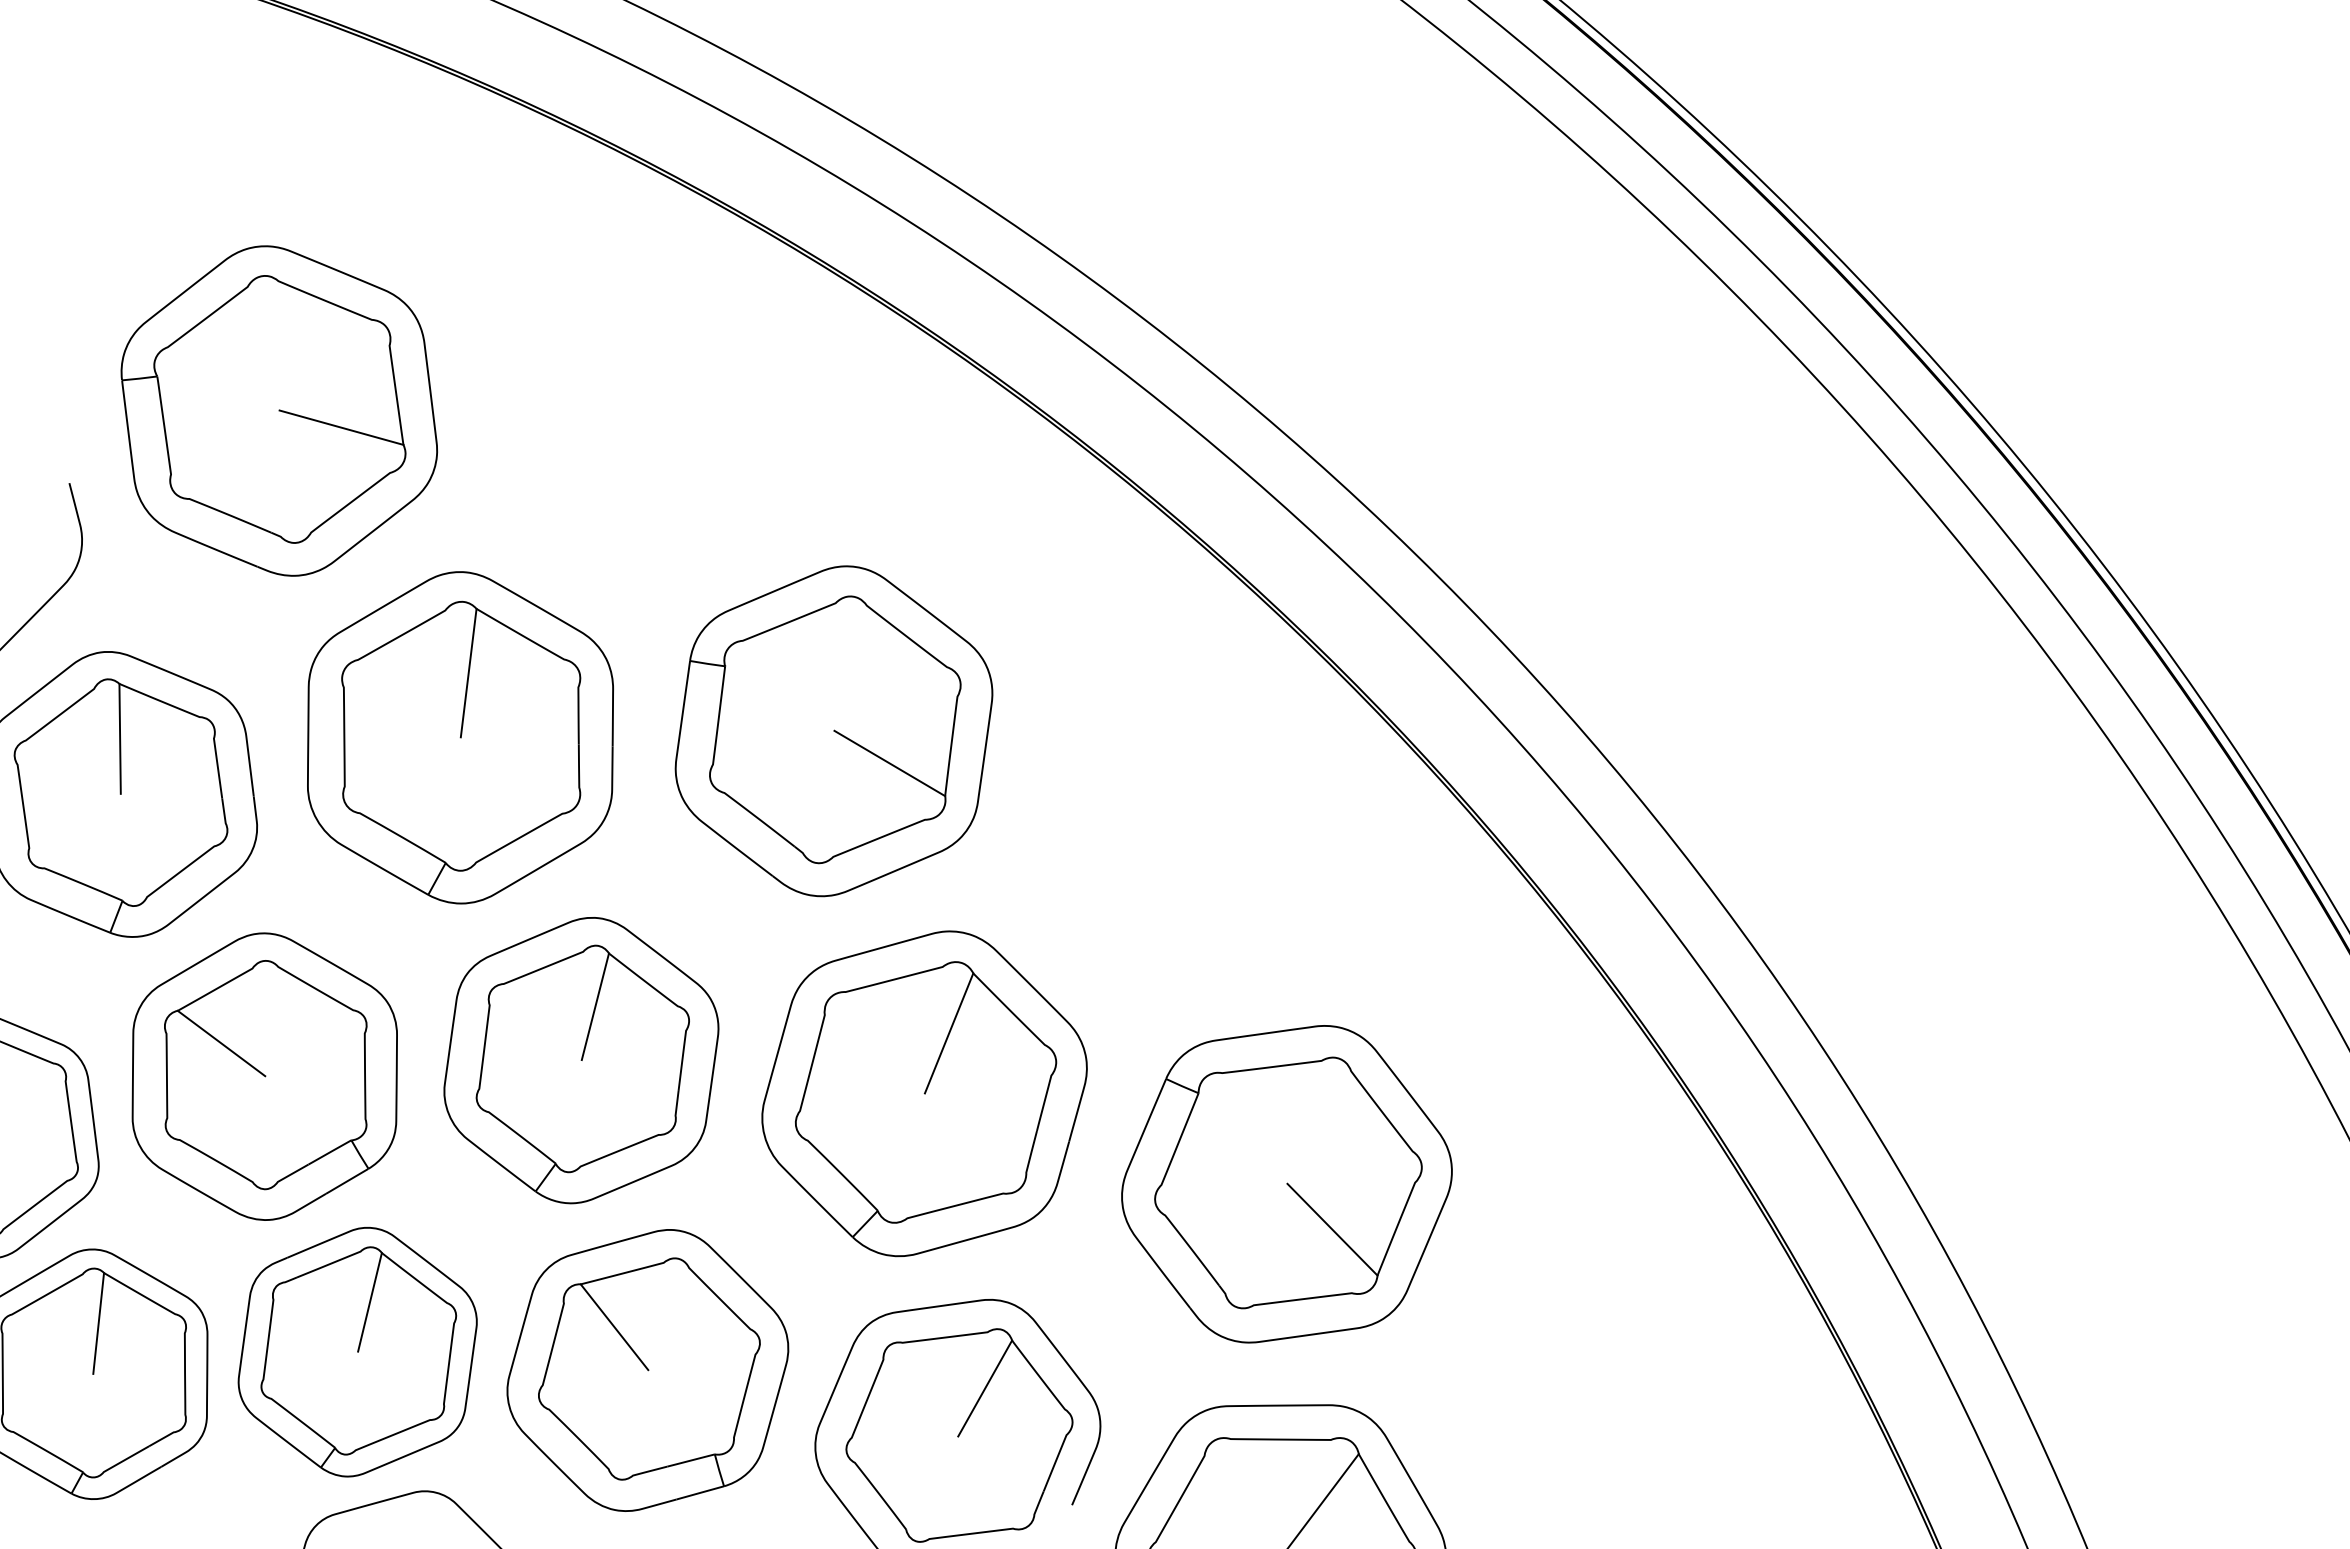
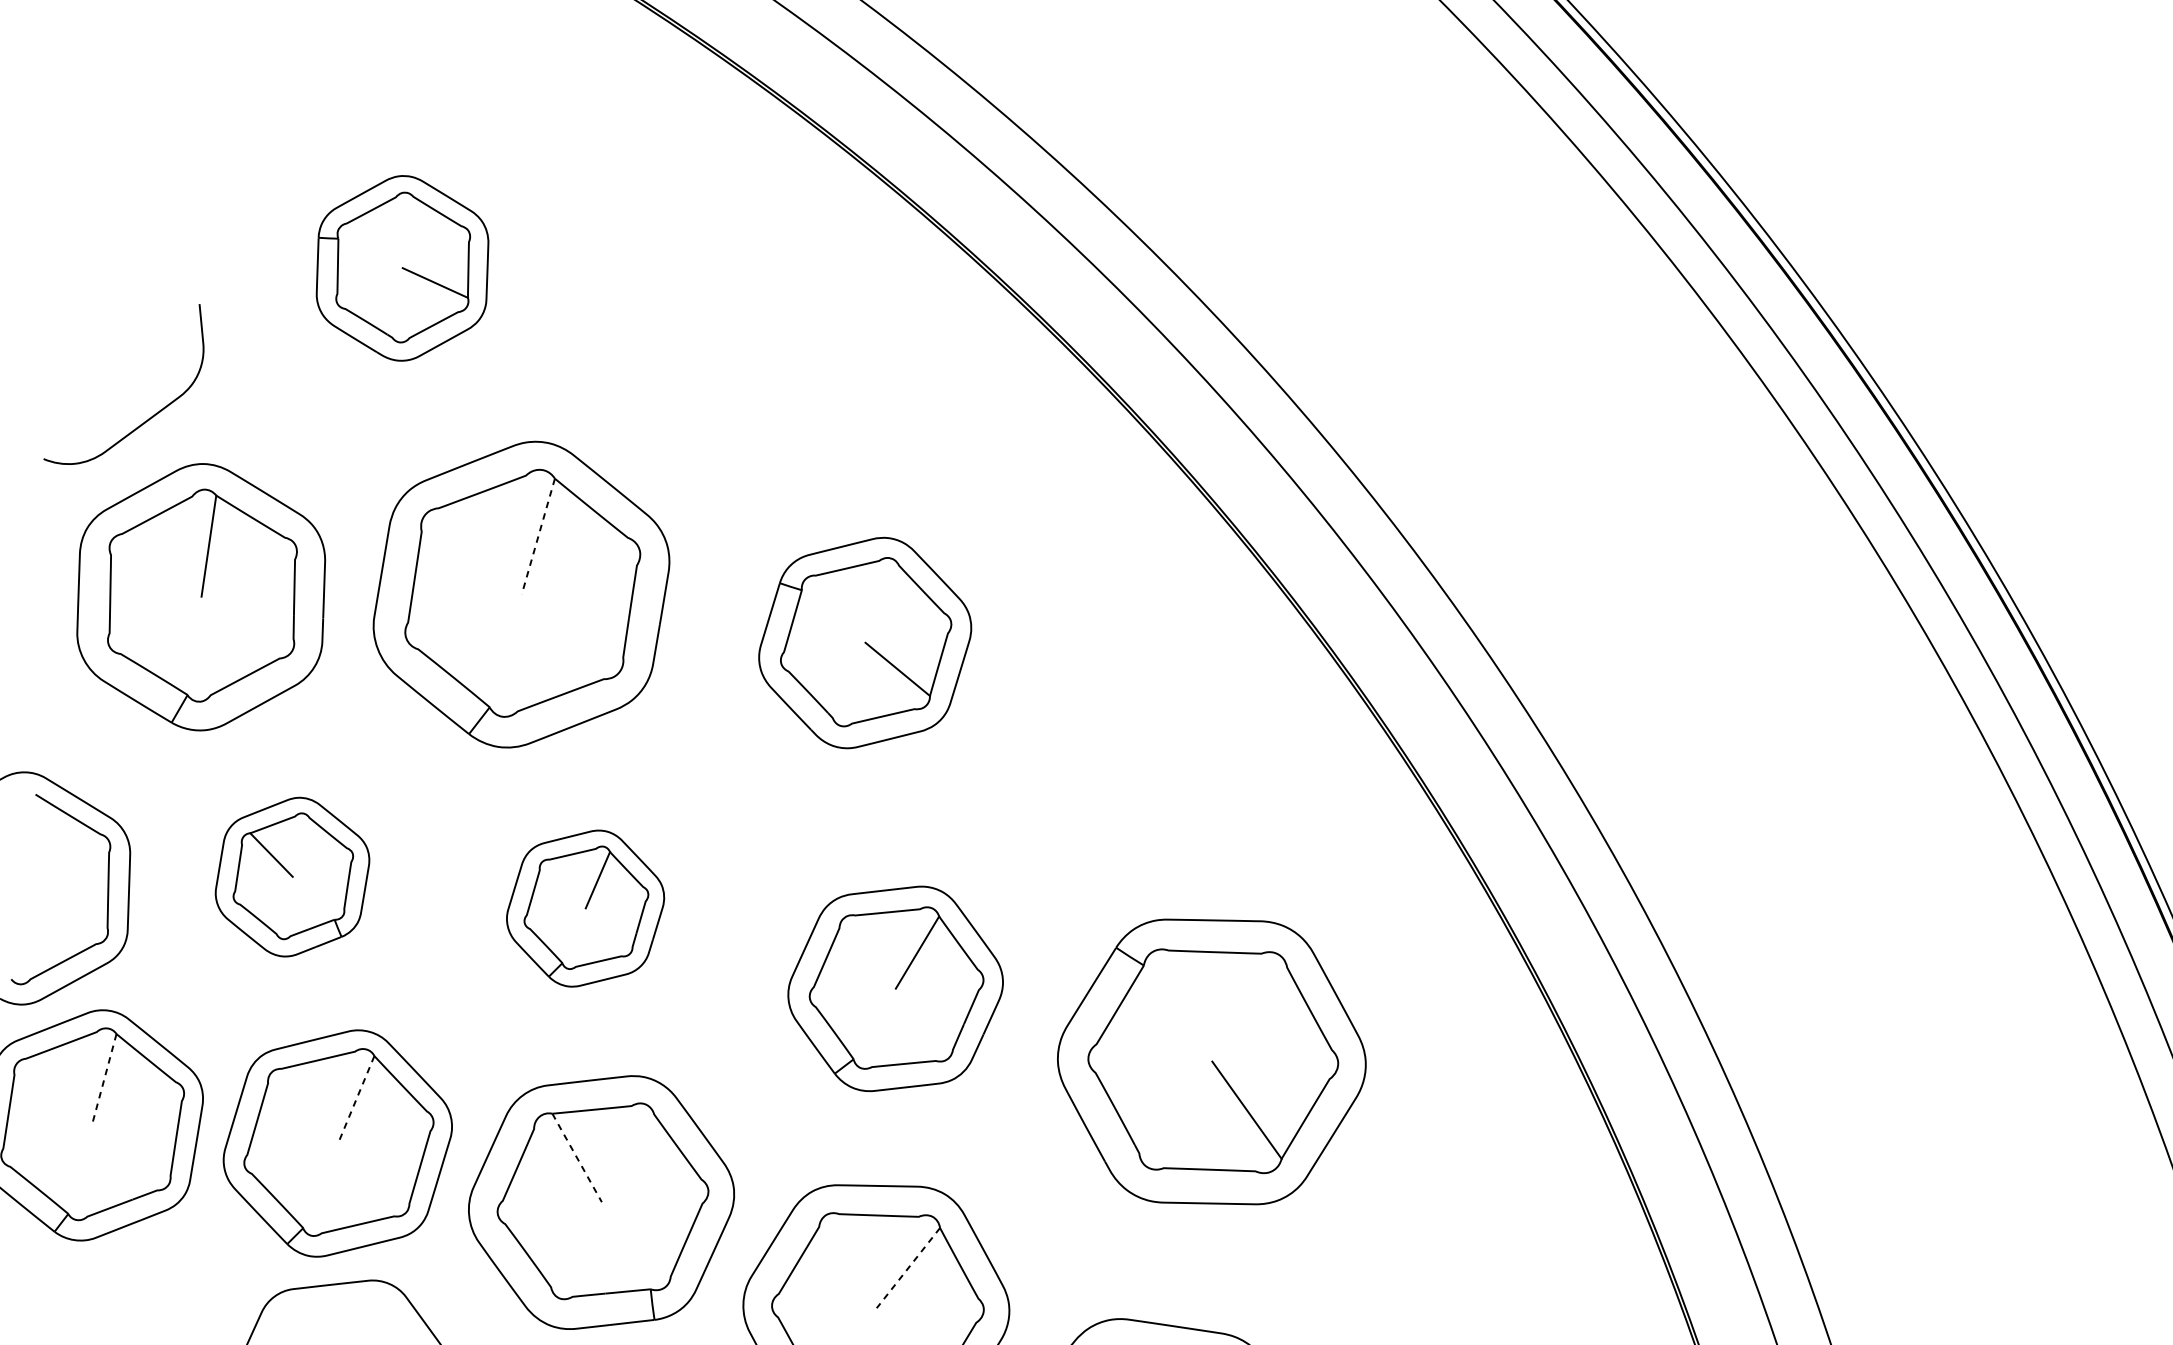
part: (278, 410) -> (402, 267), size x0.6
line: (468, 673) -> (538, 536), solid -> dashed
part: (833, 731) -> (864, 643), size x0.7
part: (581, 1060) -> (585, 908), size x0.6
part: (264, 1076) -> (292, 877), size x0.6
part: (924, 1093) -> (895, 988), size x0.7
part: (1286, 1184) -> (1211, 1062), moved
line: (370, 1302) -> (356, 1099), solid -> dashed
line: (98, 1323) -> (104, 1079), solid -> dashed
line: (614, 1327) -> (577, 1158), solid -> dashed
line: (985, 1388) -> (908, 1268), solid -> dashed

